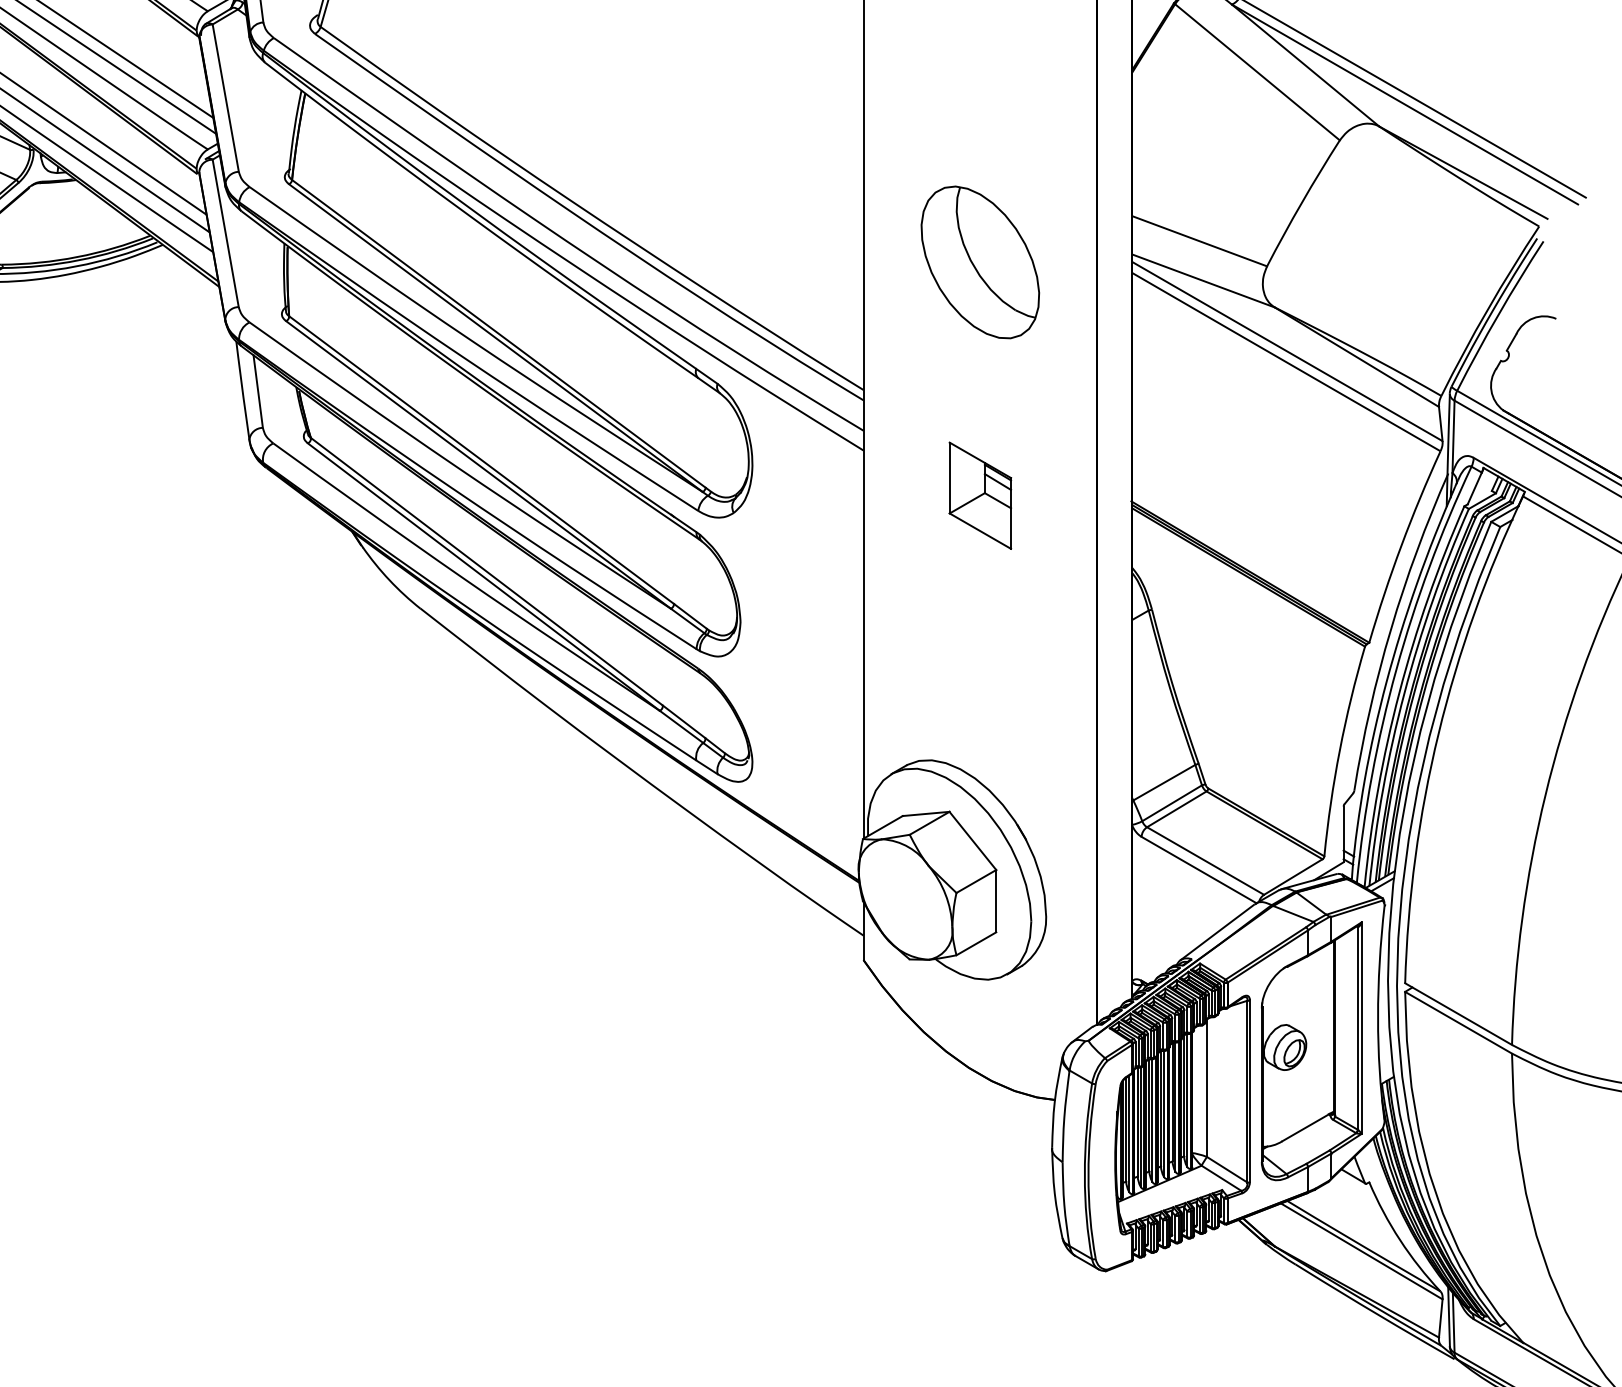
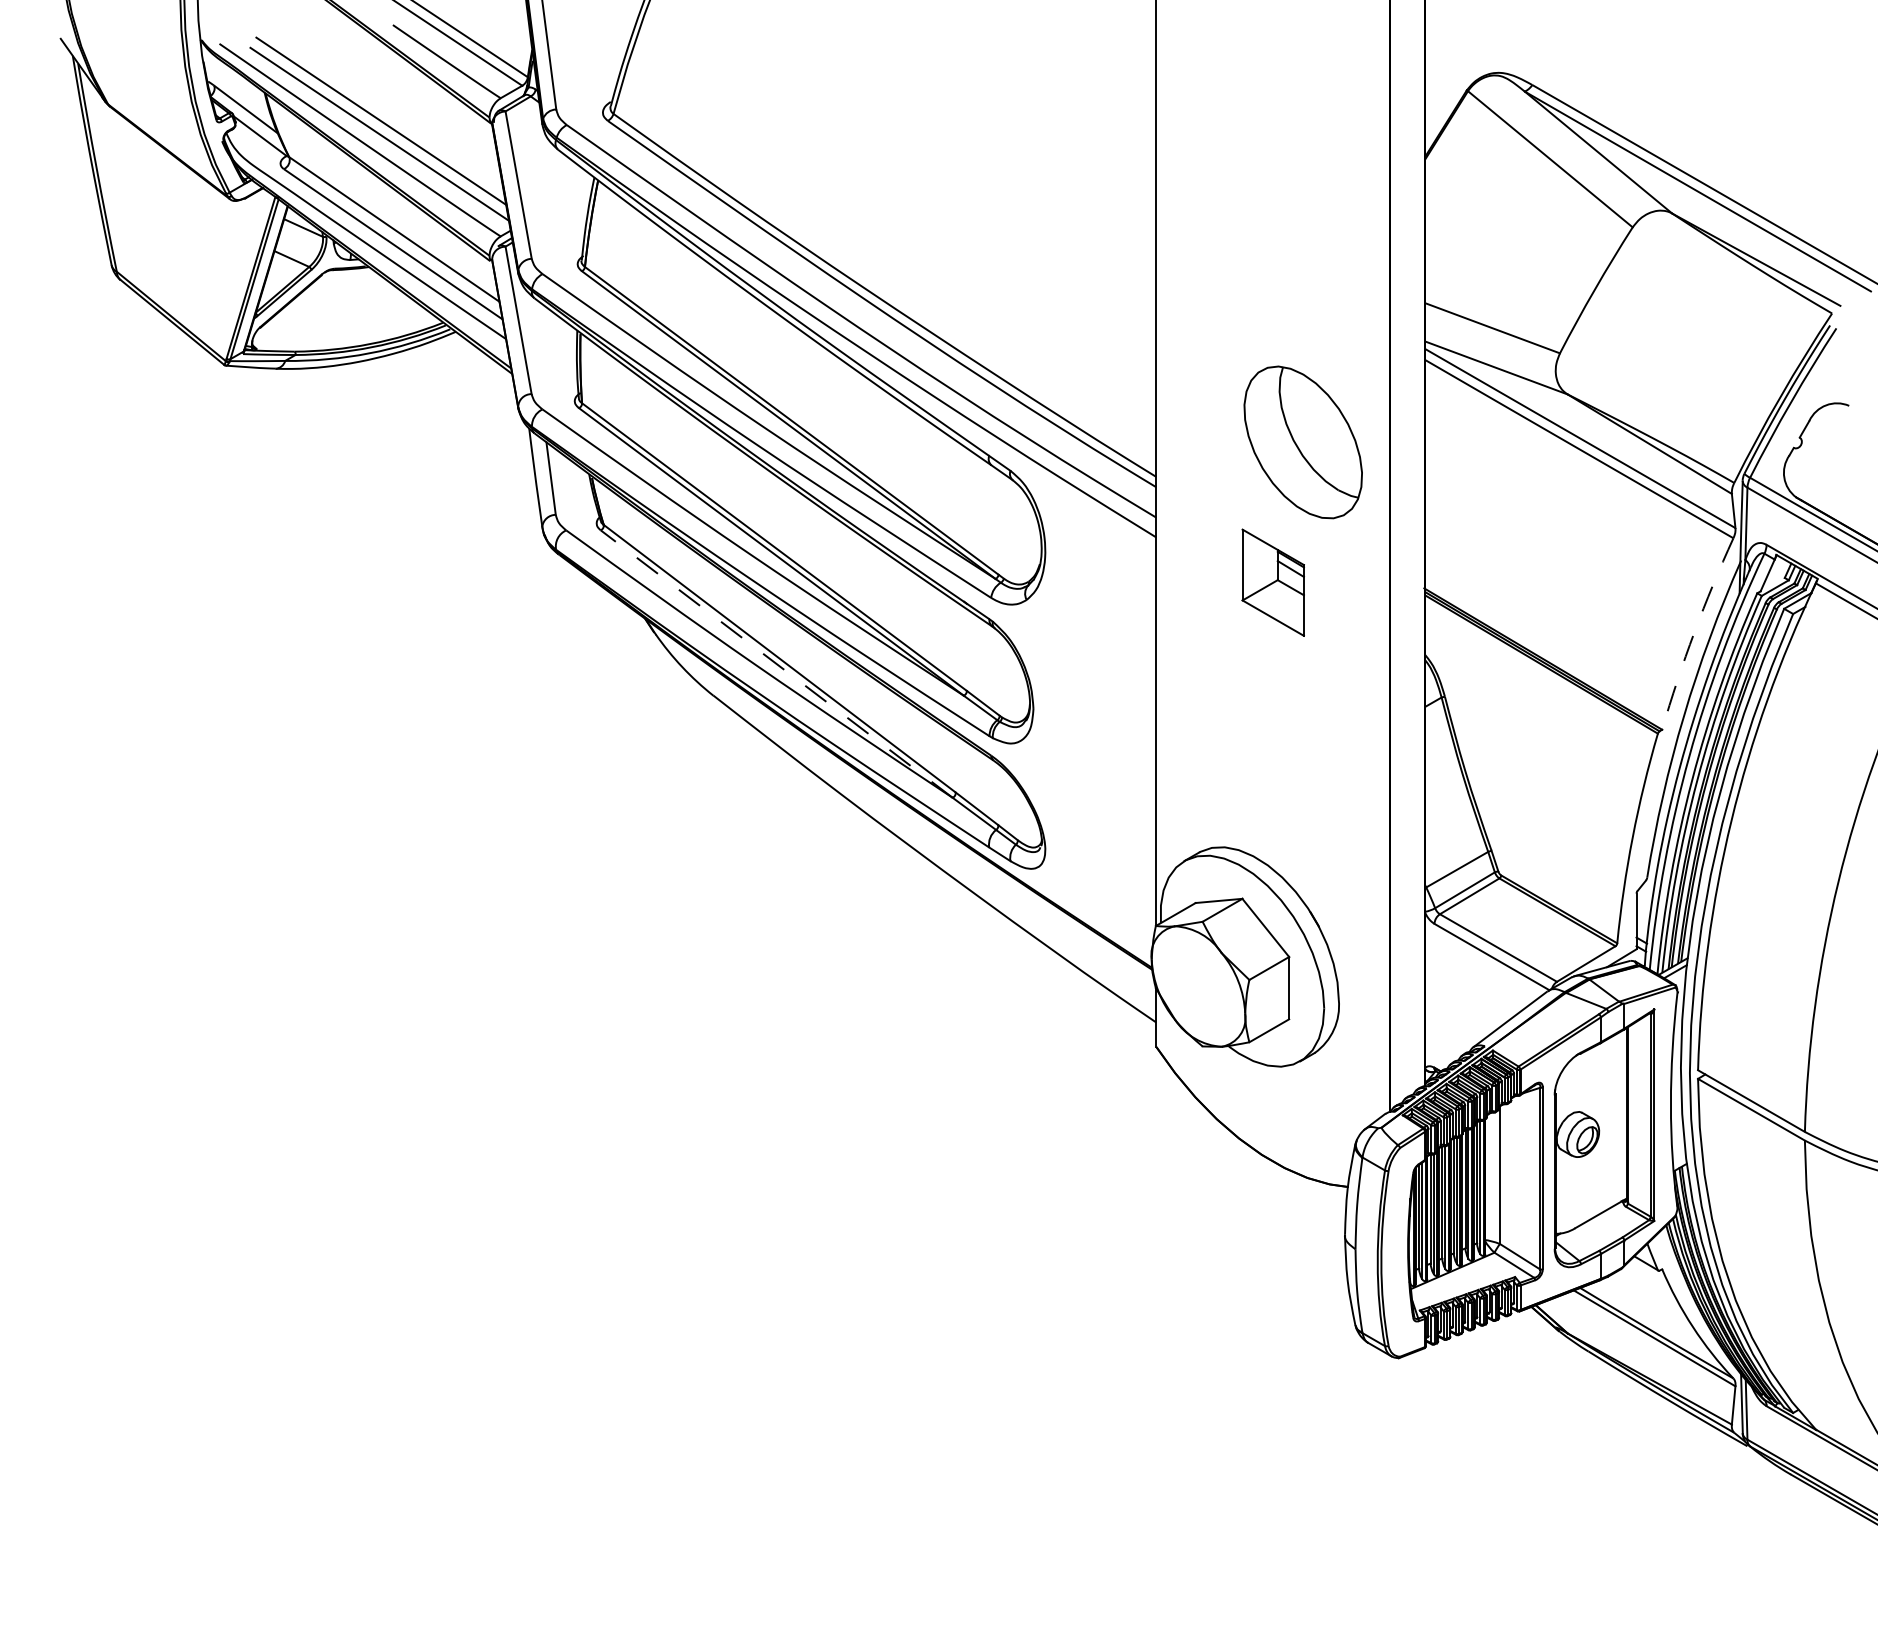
part: (979, 262) -> (1302, 442), moved
arc: (1401, 545) -> (1694, 632), solid -> dashed
line: (483, 576) -> (776, 663), solid -> dashed

